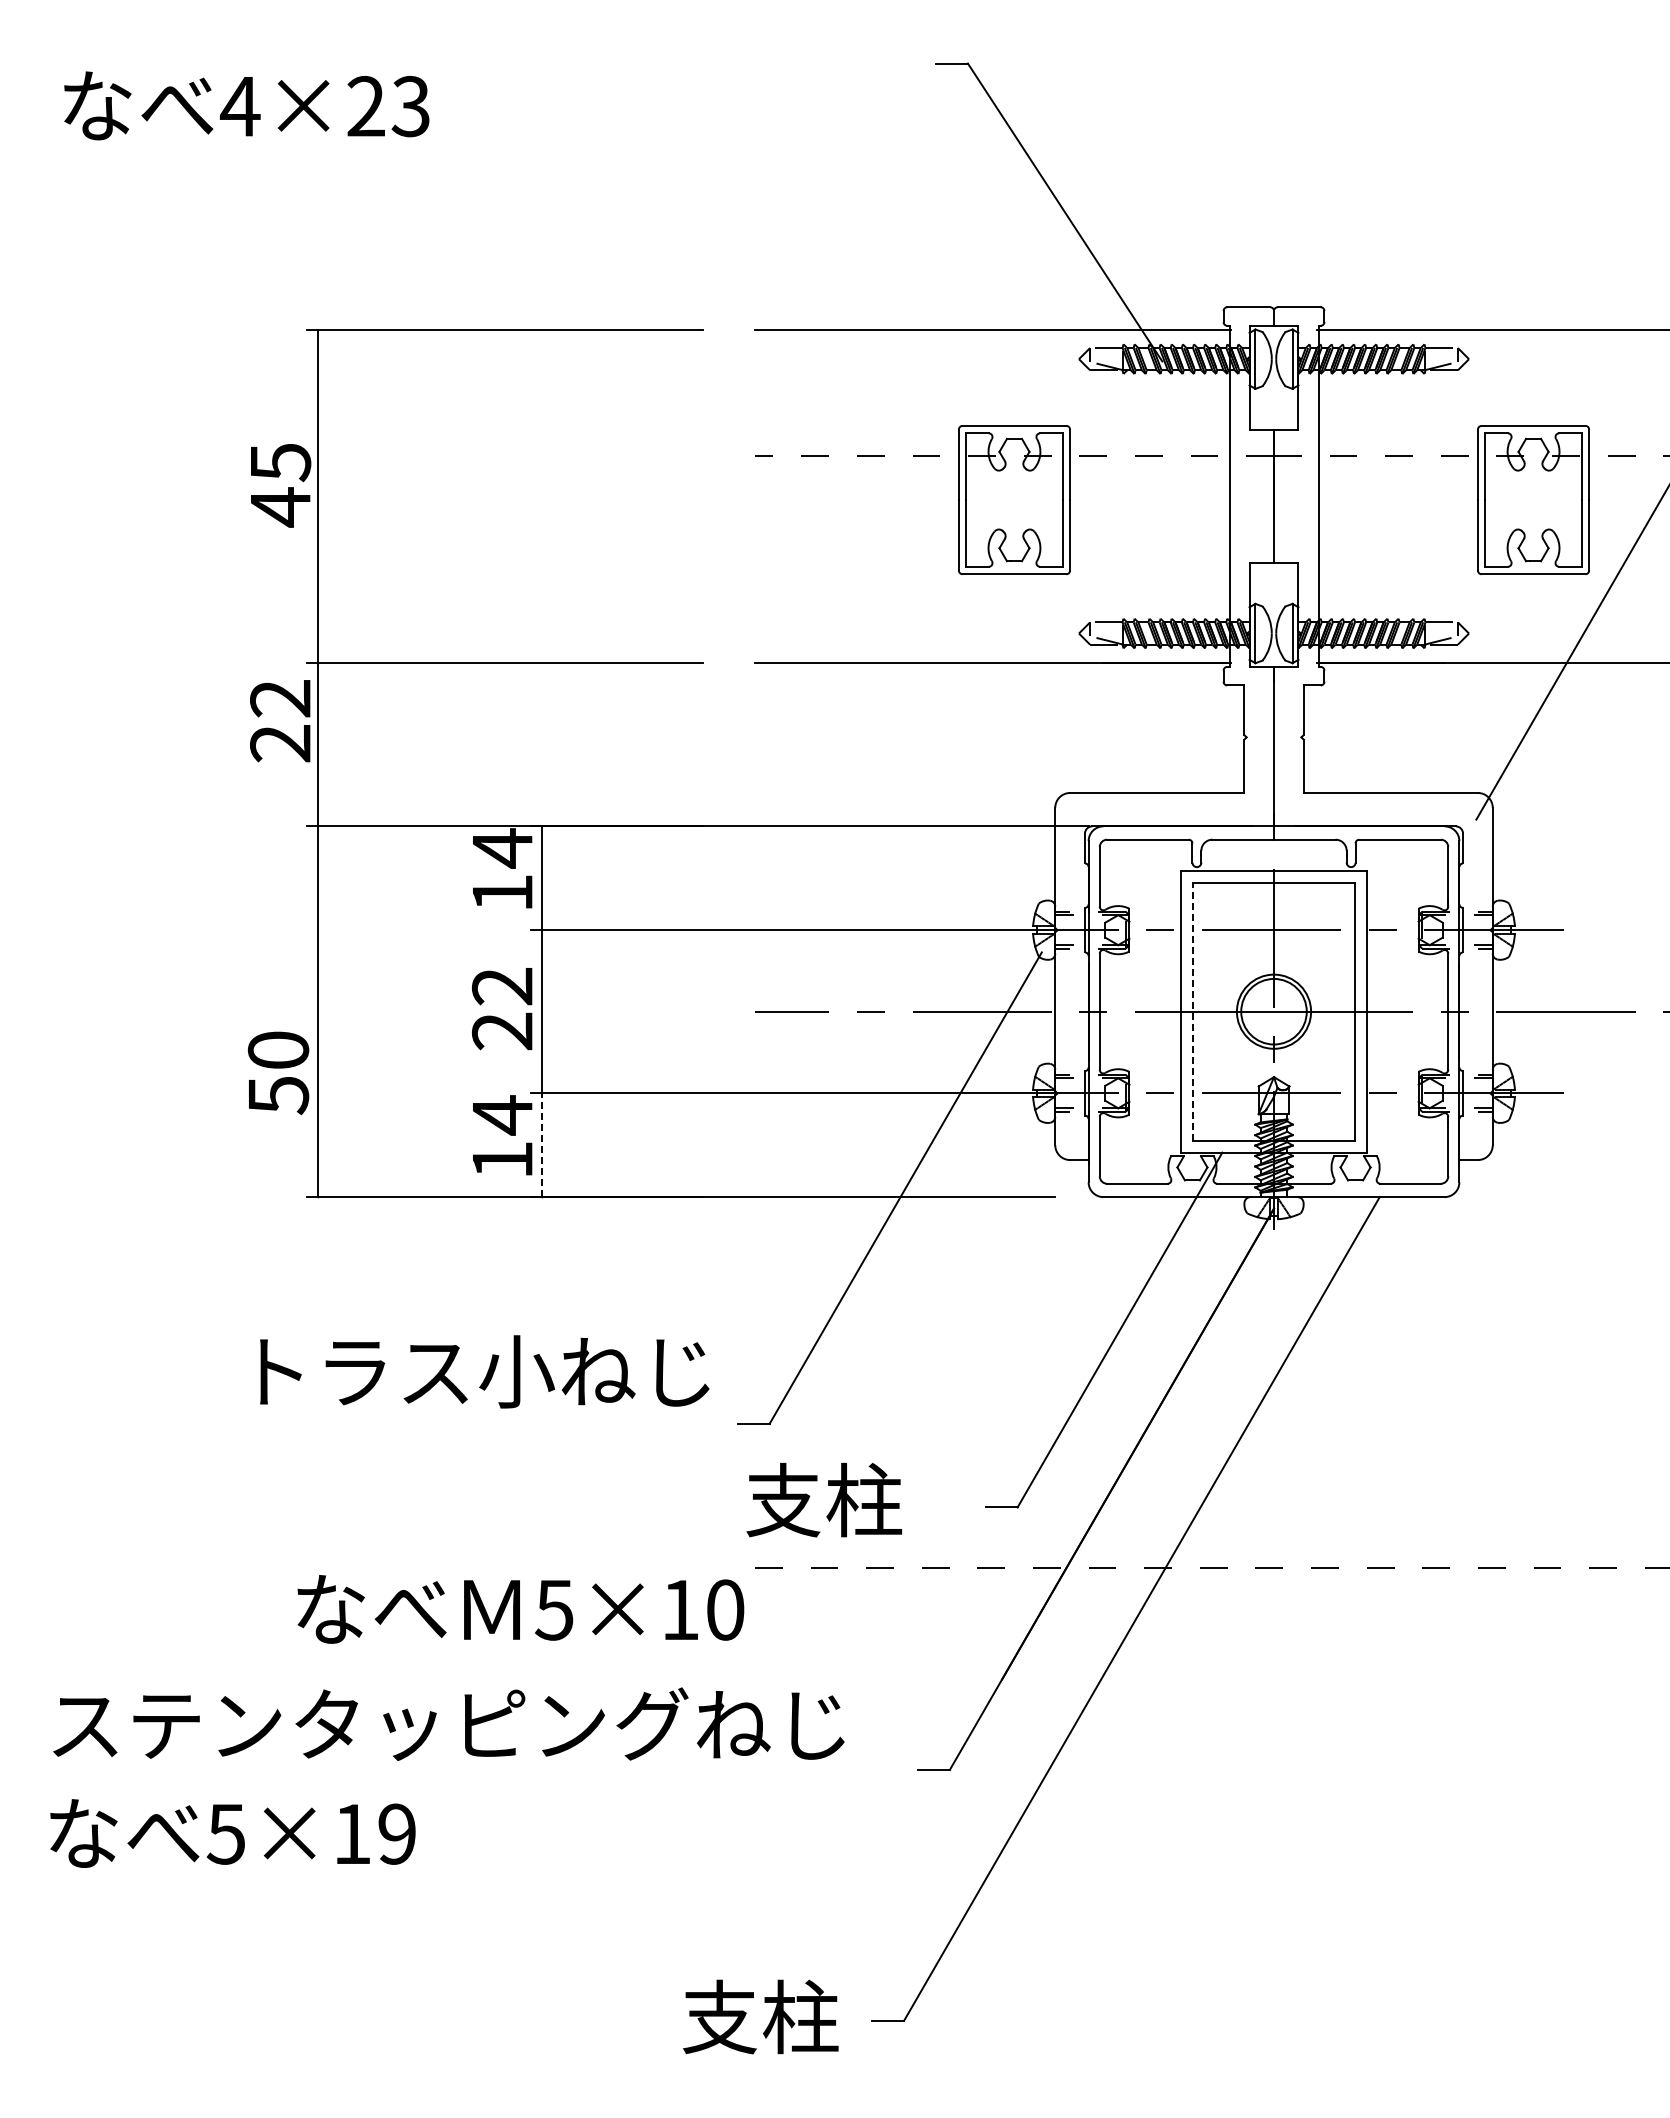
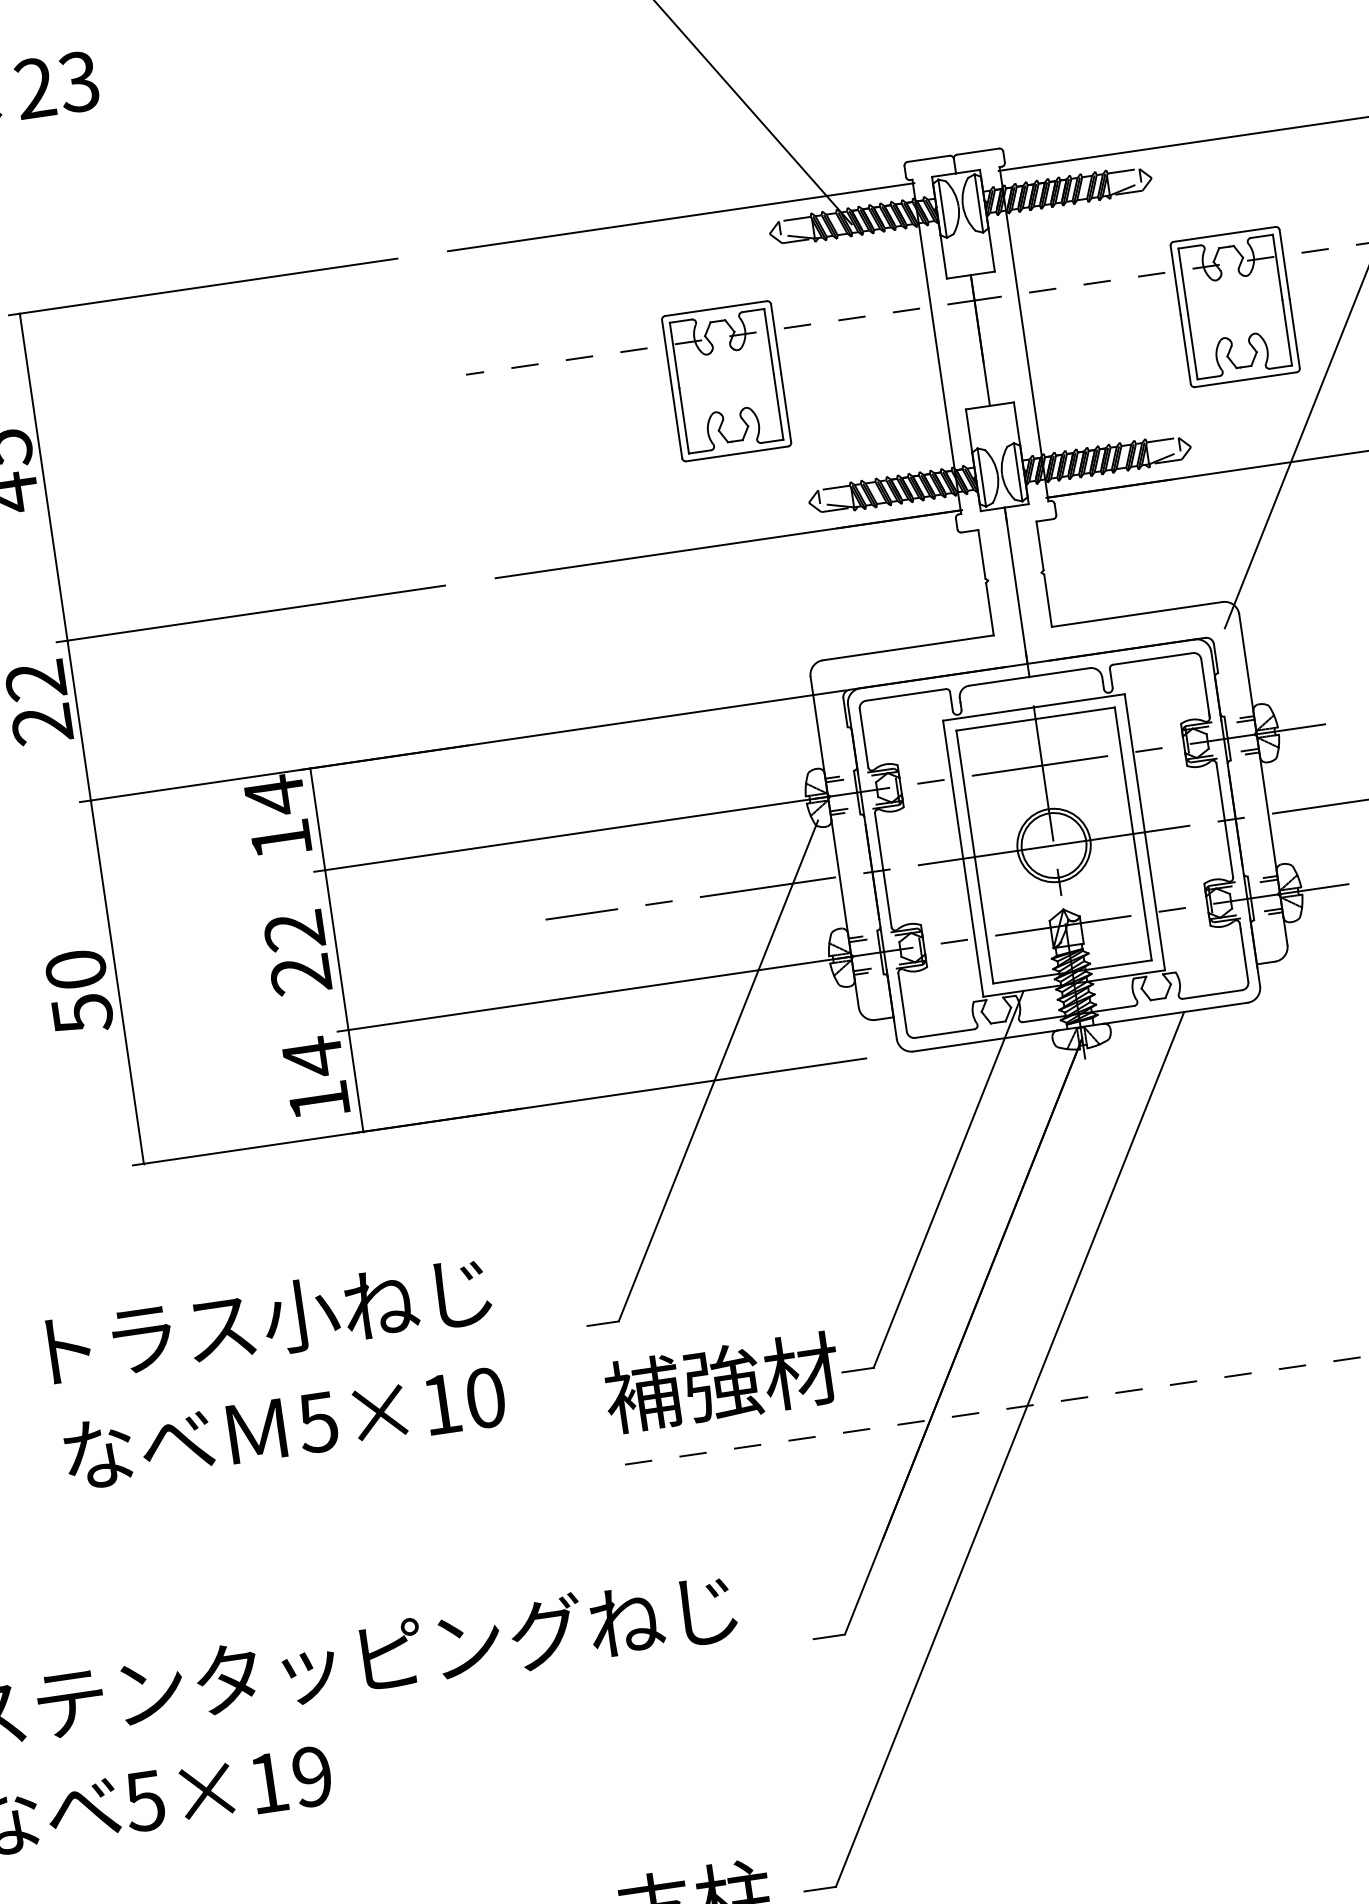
line: (1193, 1011) -> (975, 856), dashed -> solid
text: (278, 1073) -> (79, 992), moved
line: (542, 1145) -> (356, 1081), dashed -> solid
text: (484, 1371) -> (269, 1320), moved
text: (863, 1499) -> (721, 1382), 支柱 -> 補強材
text: (520, 1609) -> (284, 1426), moved

